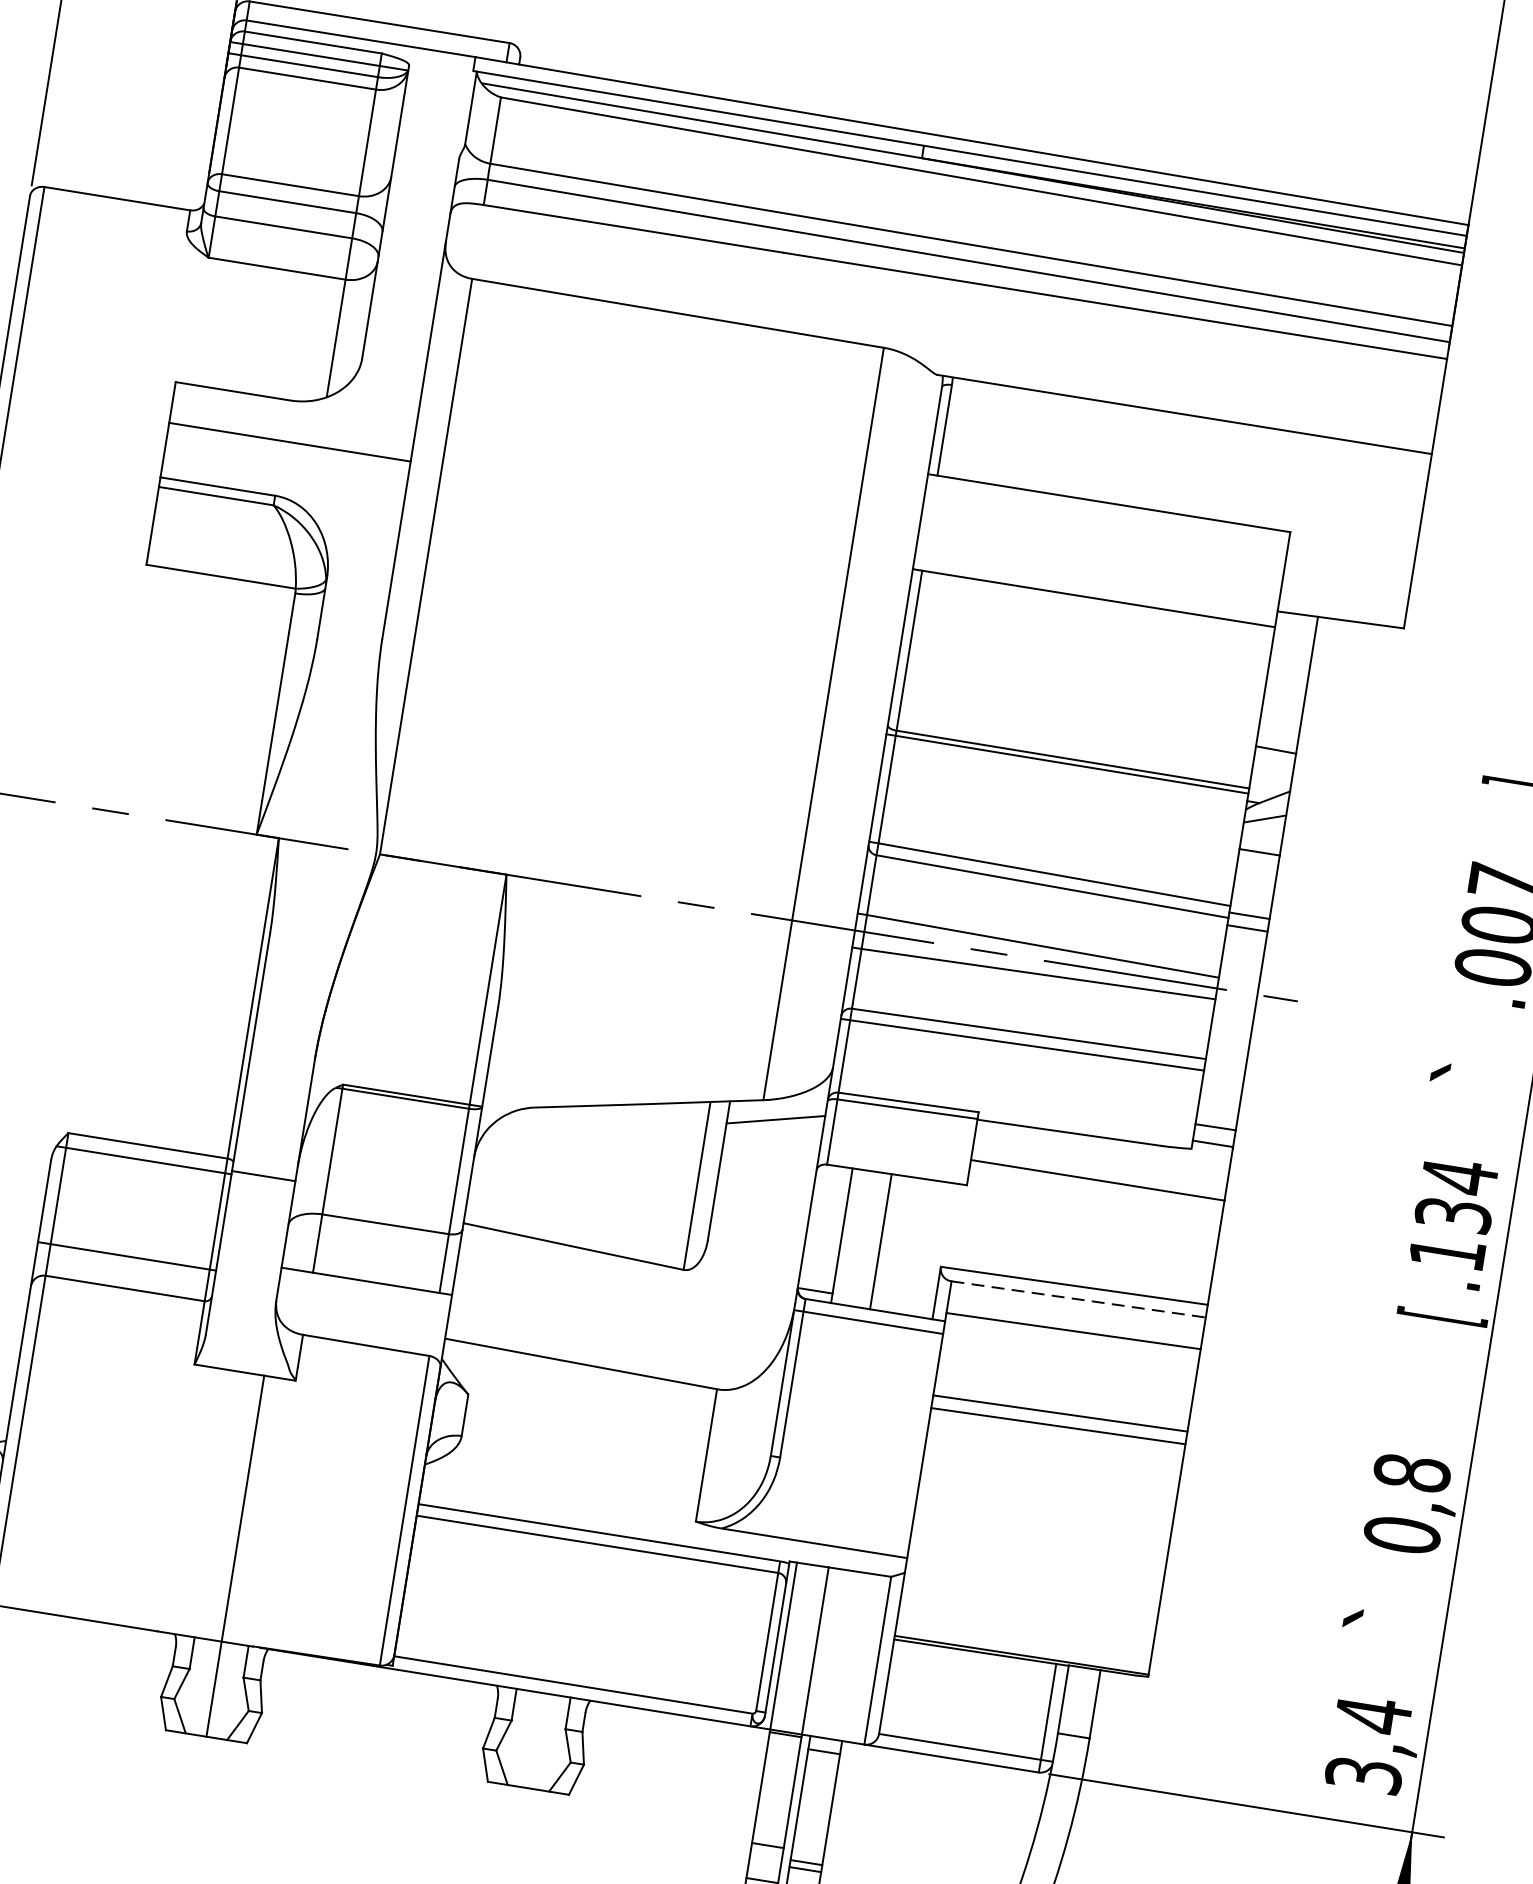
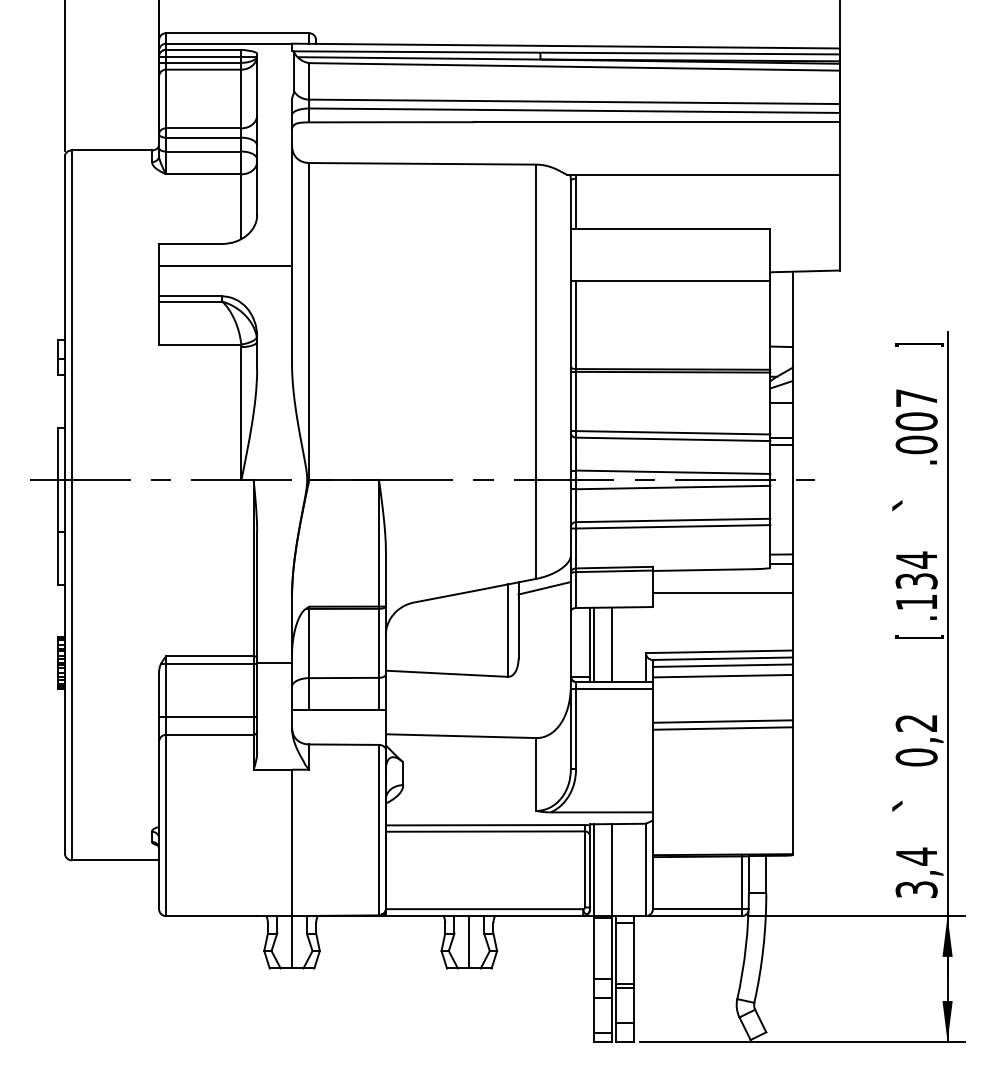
line: (849, 1236) -> (594, 644), added
line: (1078, 1298) -> (722, 658), dashed -> solid
line: (1076, 1311) -> (722, 665), added
text: (1411, 1473) -> (916, 723), 0,8 -> 0,2
line: (536, 1741) -> (469, 942), added

